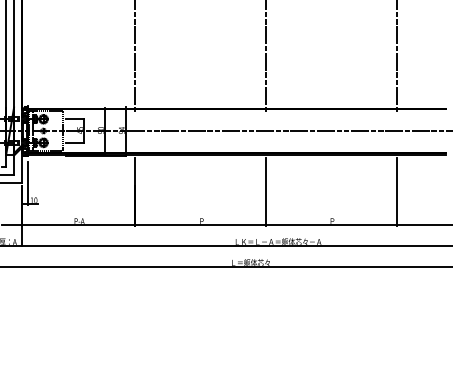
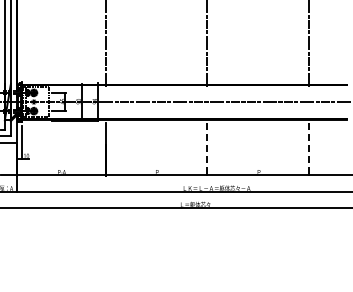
line: (266, 191) -> (207, 149), solid -> dashed
line: (395, 191) -> (308, 149), solid -> dashed

